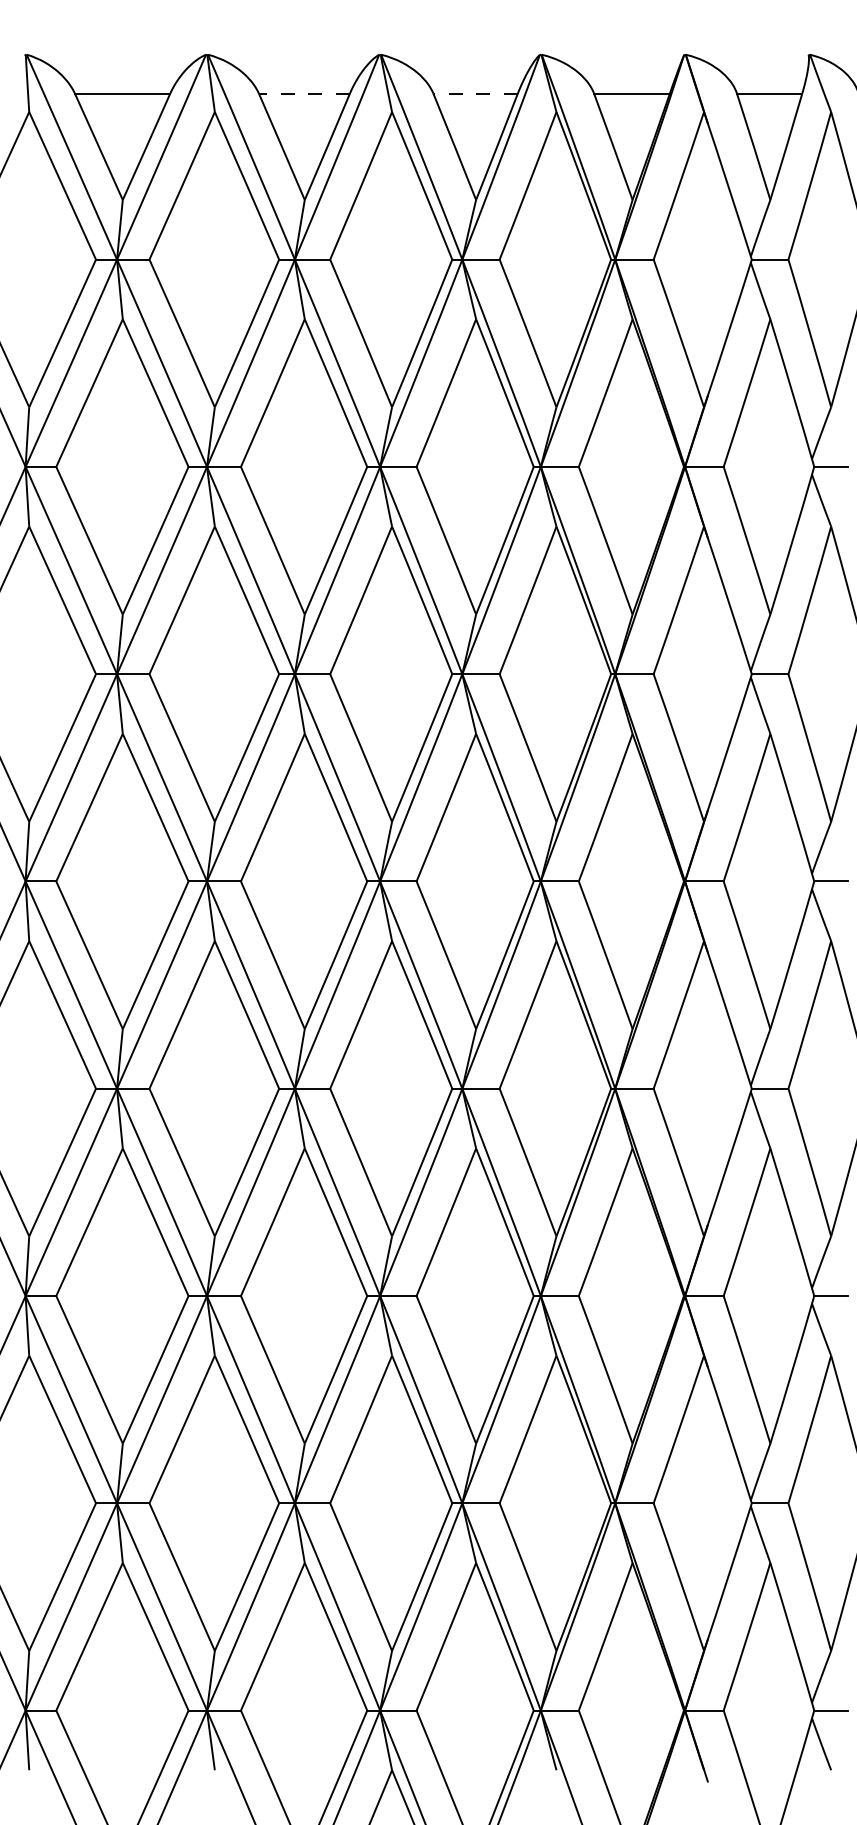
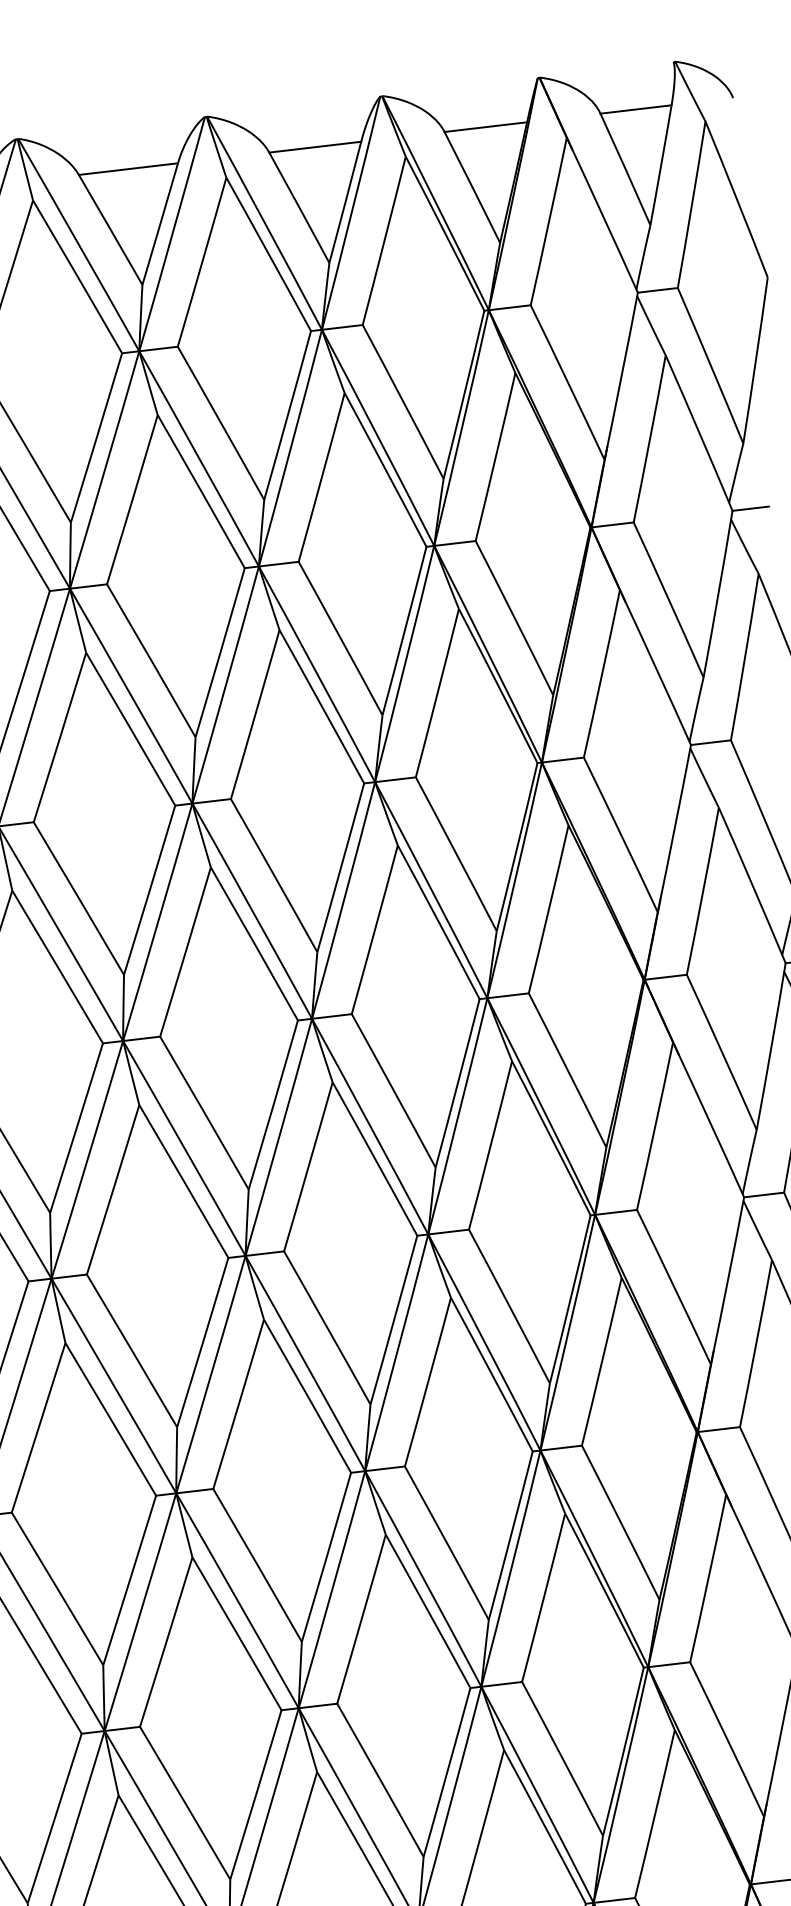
line: (303, 93) -> (127, 168), dashed -> solid
line: (475, 93) -> (315, 146), dashed -> solid

